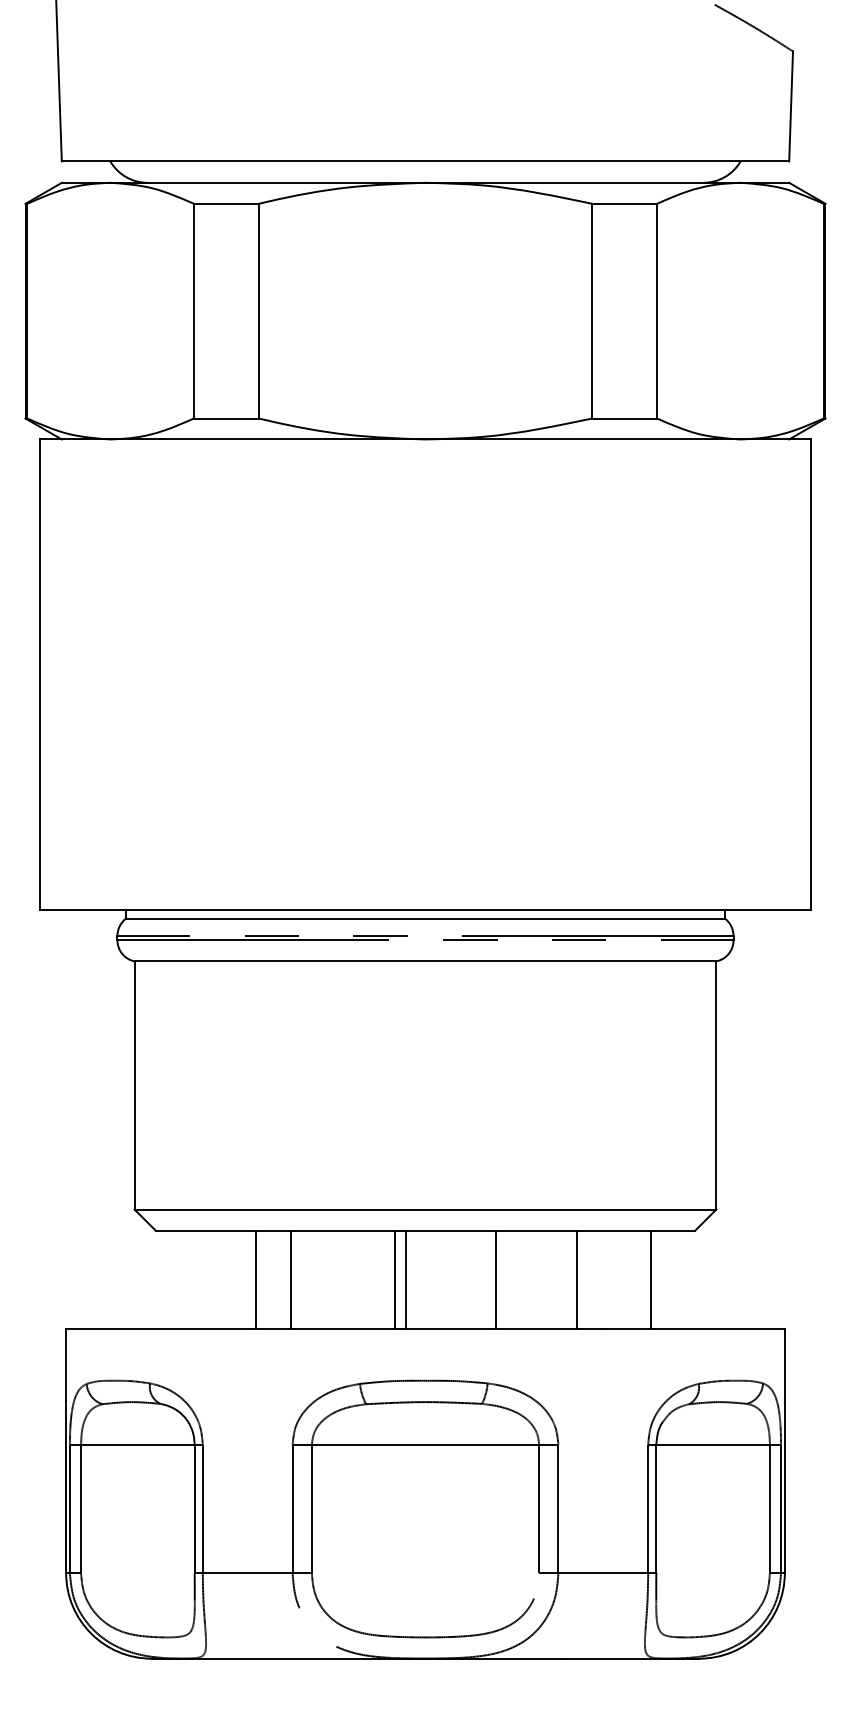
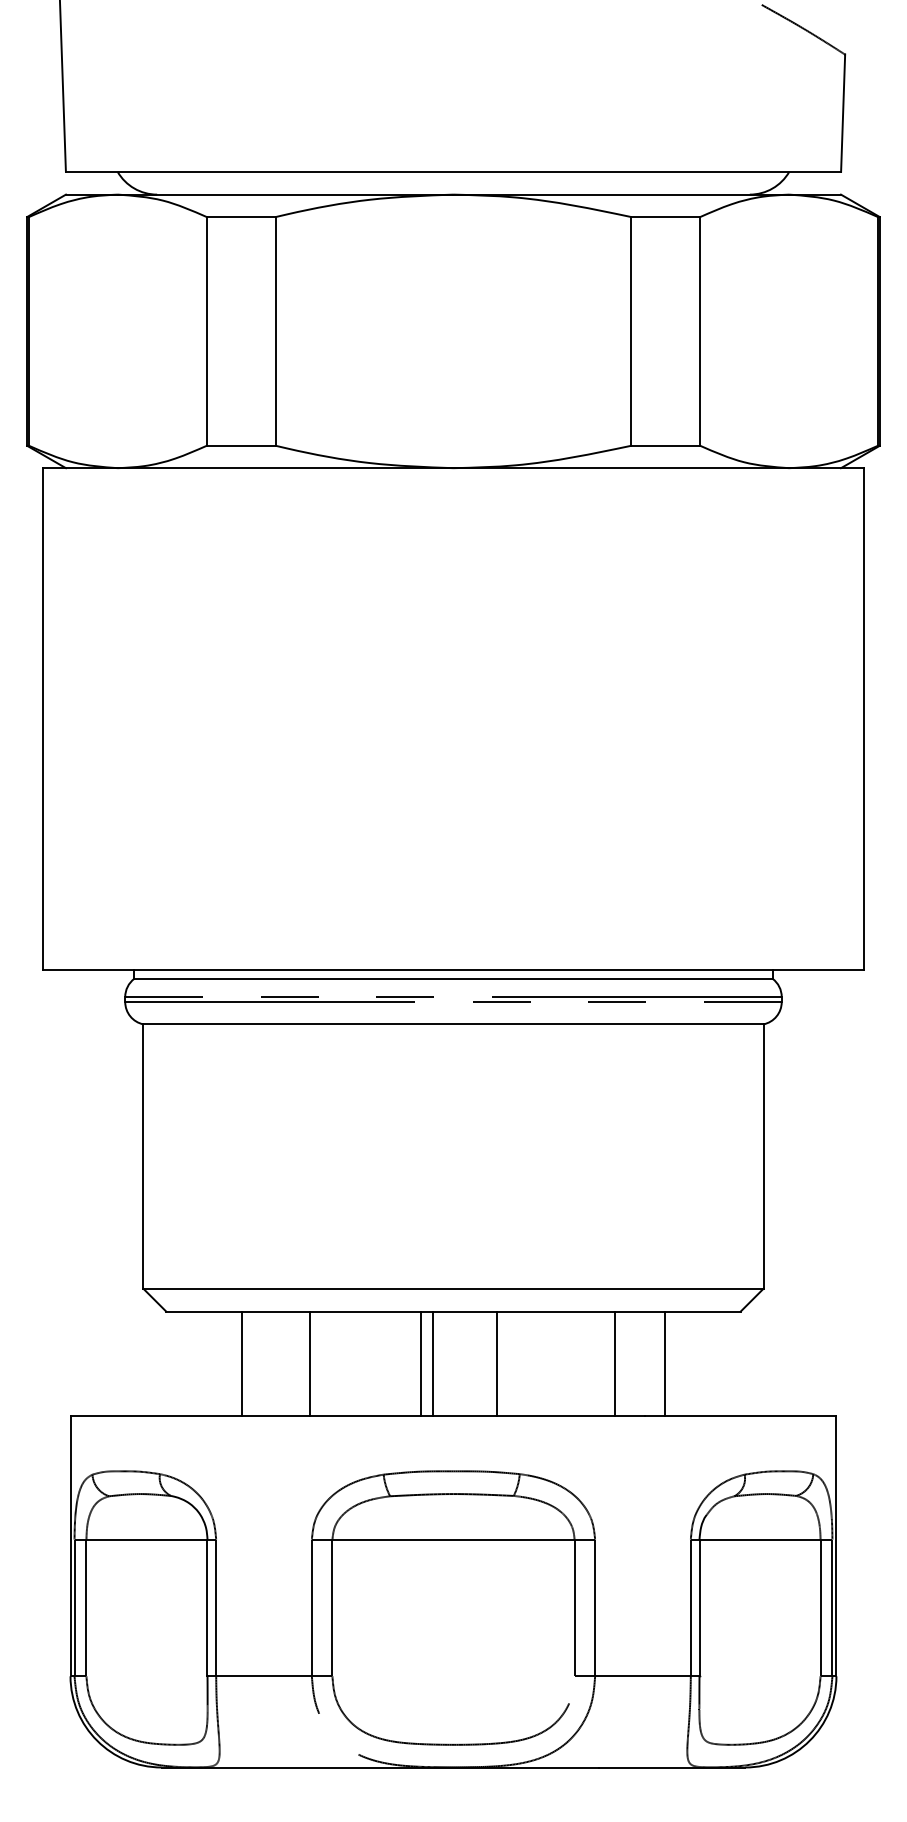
line: (255, 1279) -> (241, 1363), moved
line: (496, 1279) -> (497, 1363), moved
line: (651, 1279) -> (665, 1363), moved

